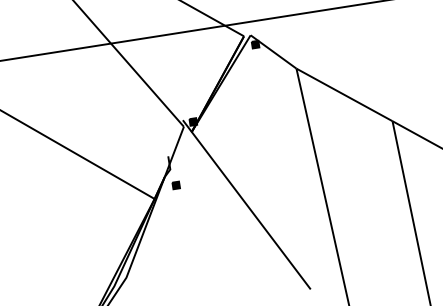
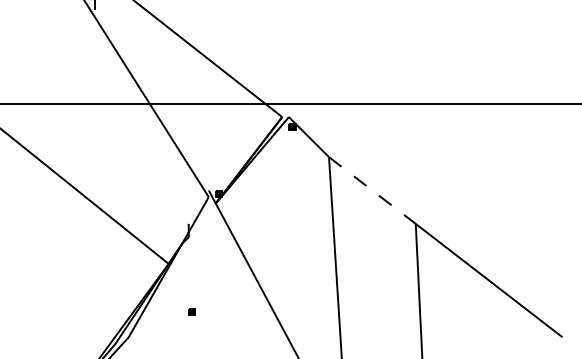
line: (344, 94) -> (372, 190), solid -> dashed
part: (175, 185) -> (191, 311), moved

